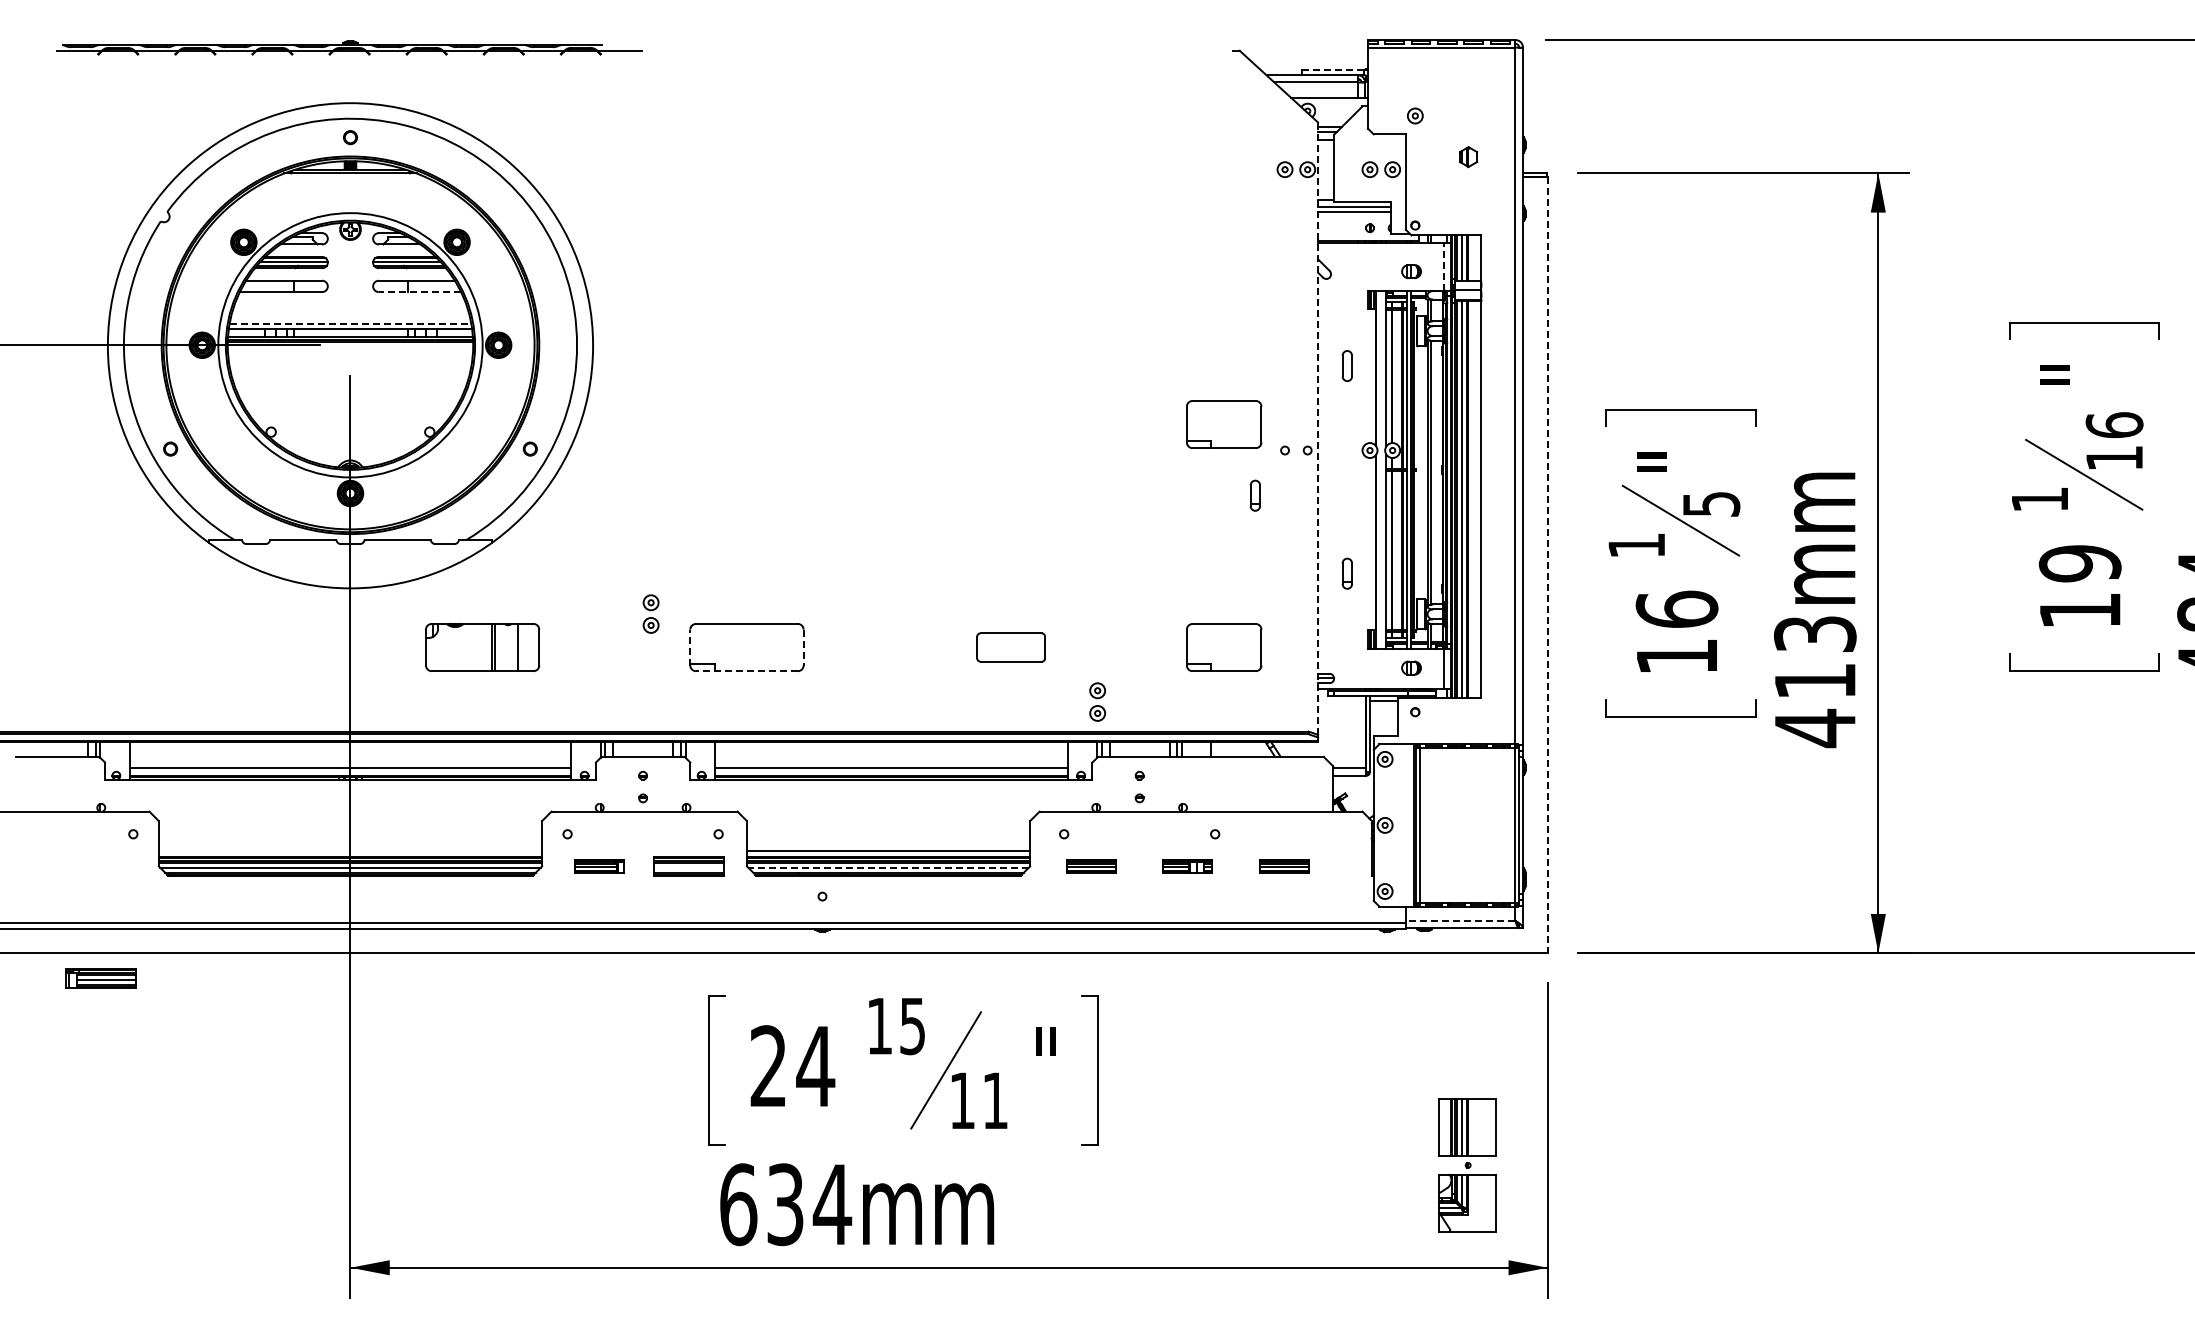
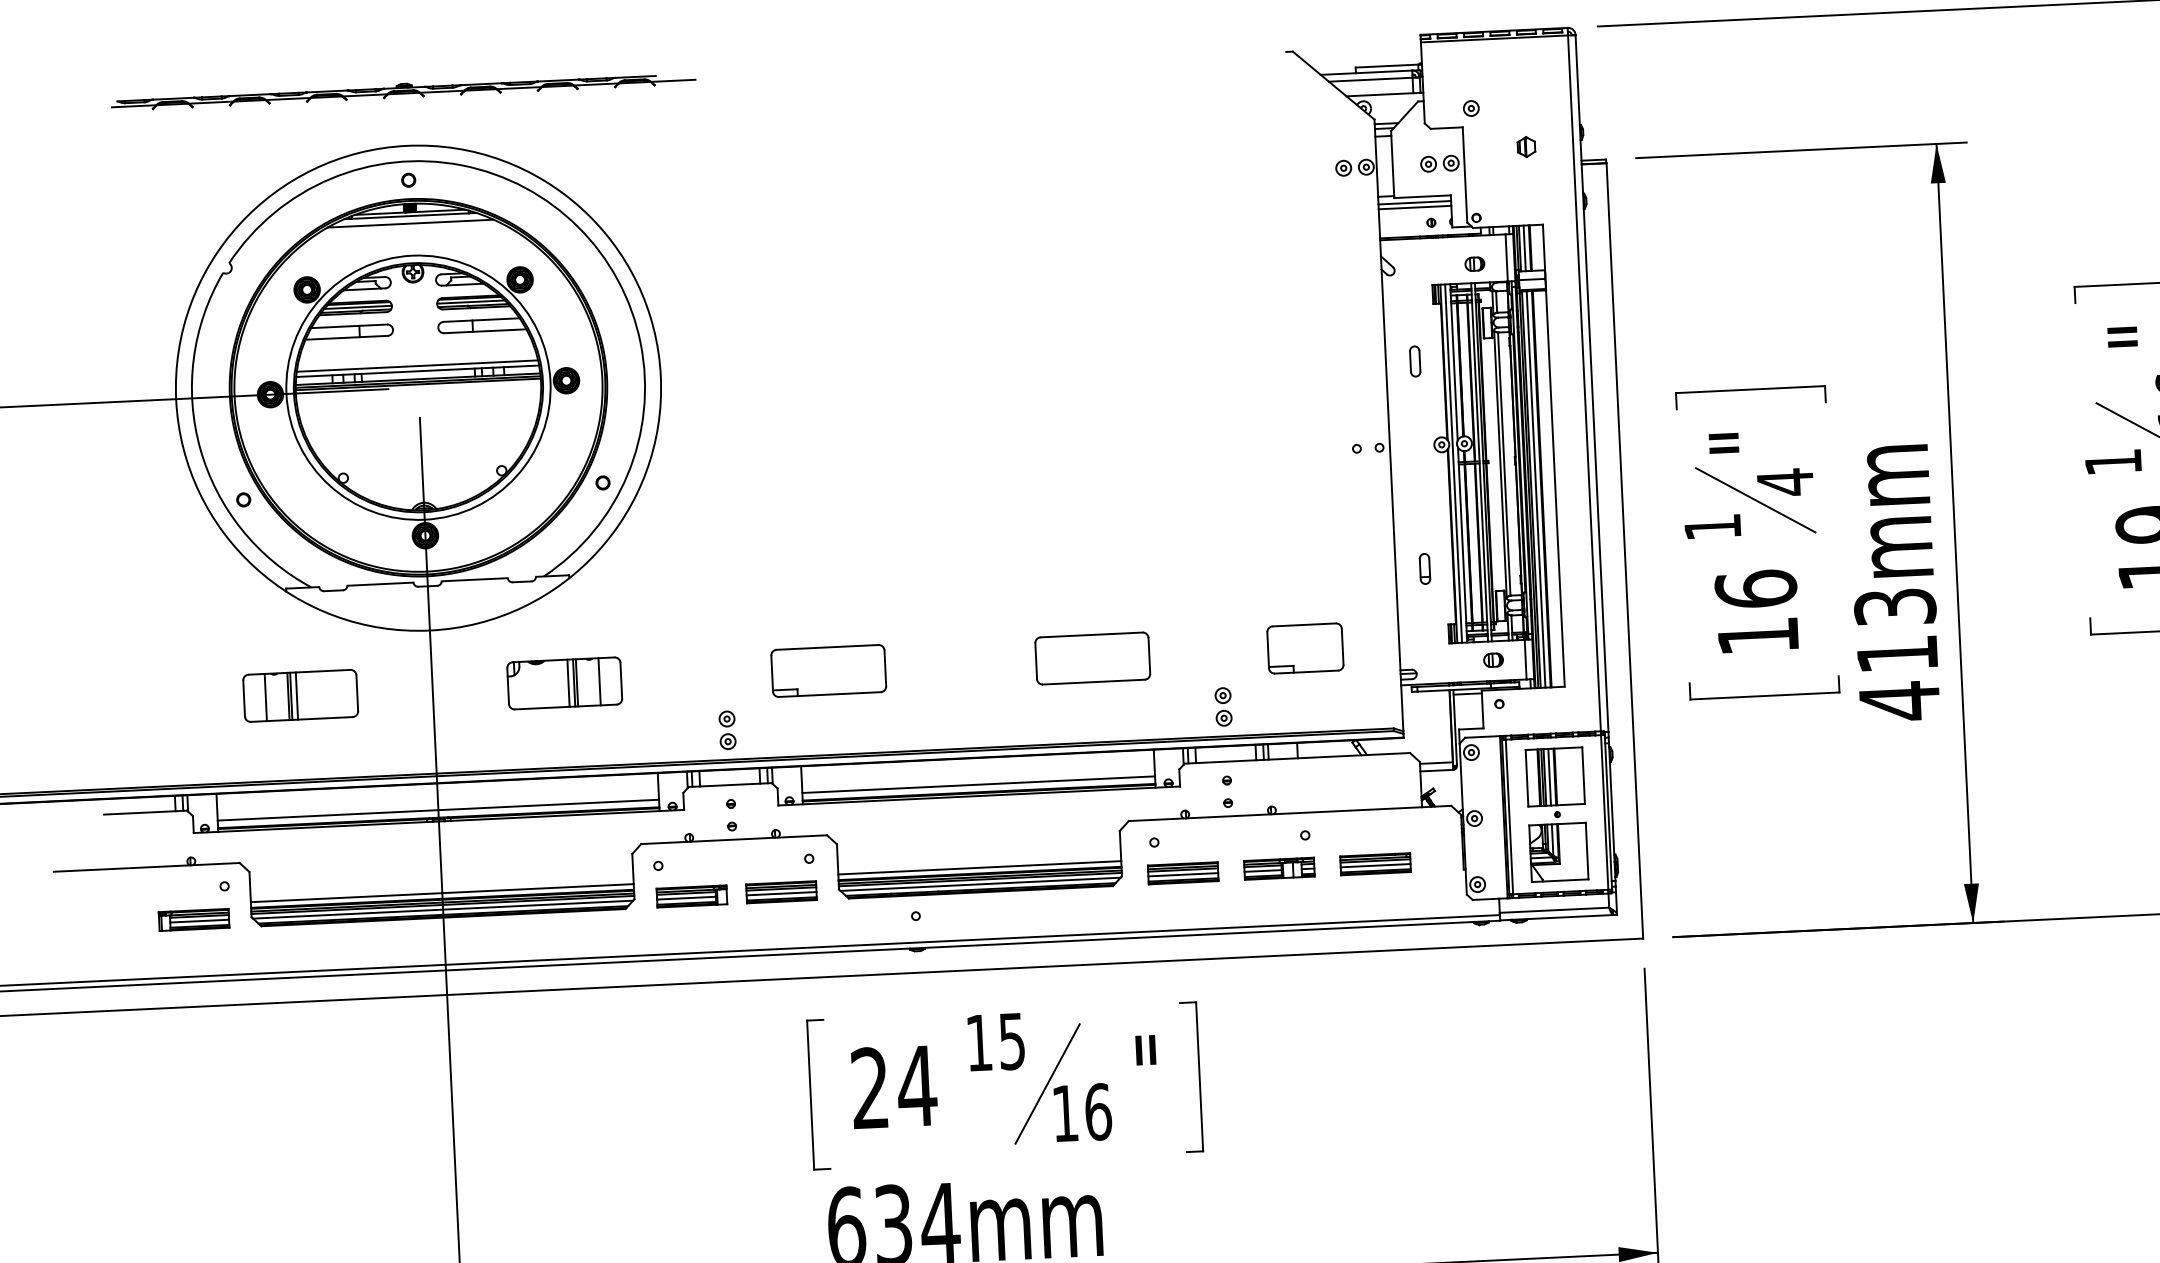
line: (1333, 69) -> (1387, 65), dashed -> solid
line: (350, 181) -> (410, 224), added
line: (1443, 266) -> (1506, 257), dashed -> solid
line: (419, 292) -> (484, 331), dashed -> solid
line: (350, 323) -> (417, 365), dashed -> solid
part: (1224, 424) -> (1295, 425), removed
line: (1318, 429) -> (1389, 426), dashed -> solid
line: (1380, 469) -> (1453, 463), added
part: (1254, 495) -> (1328, 495), removed
text: (1711, 504) -> (1785, 482), 5 -> 4
line: (1547, 565) -> (1624, 551), dashed -> solid
part: (650, 613) -> (726, 729), moved
part: (217, 647) -> (299, 695), added
line: (486, 647) -> (568, 683), added
line: (690, 647) -> (772, 673), dashed -> solid
line: (803, 647) -> (885, 668), dashed -> solid
part: (1010, 647) -> (1091, 658), size x1.67
line: (746, 671) -> (829, 694), dashed -> solid
part: (1097, 701) -> (1223, 706), moved
line: (350, 851) -> (442, 893), added
part: (599, 866) -> (691, 896), size x1.43
part: (1091, 866) -> (1183, 873), size x1.43
part: (1187, 866) -> (1279, 868), size x1.43
part: (1283, 866) -> (1375, 864), size x1.43
line: (689, 867) -> (781, 893), added
line: (888, 867) -> (980, 884), dashed -> solid
line: (1460, 920) -> (1554, 910), dashed -> solid
part: (100, 978) -> (193, 920), moved
text: (995, 1100) -> (1098, 1111), 11 -> 16
part: (1467, 1165) -> (1556, 814), moved

